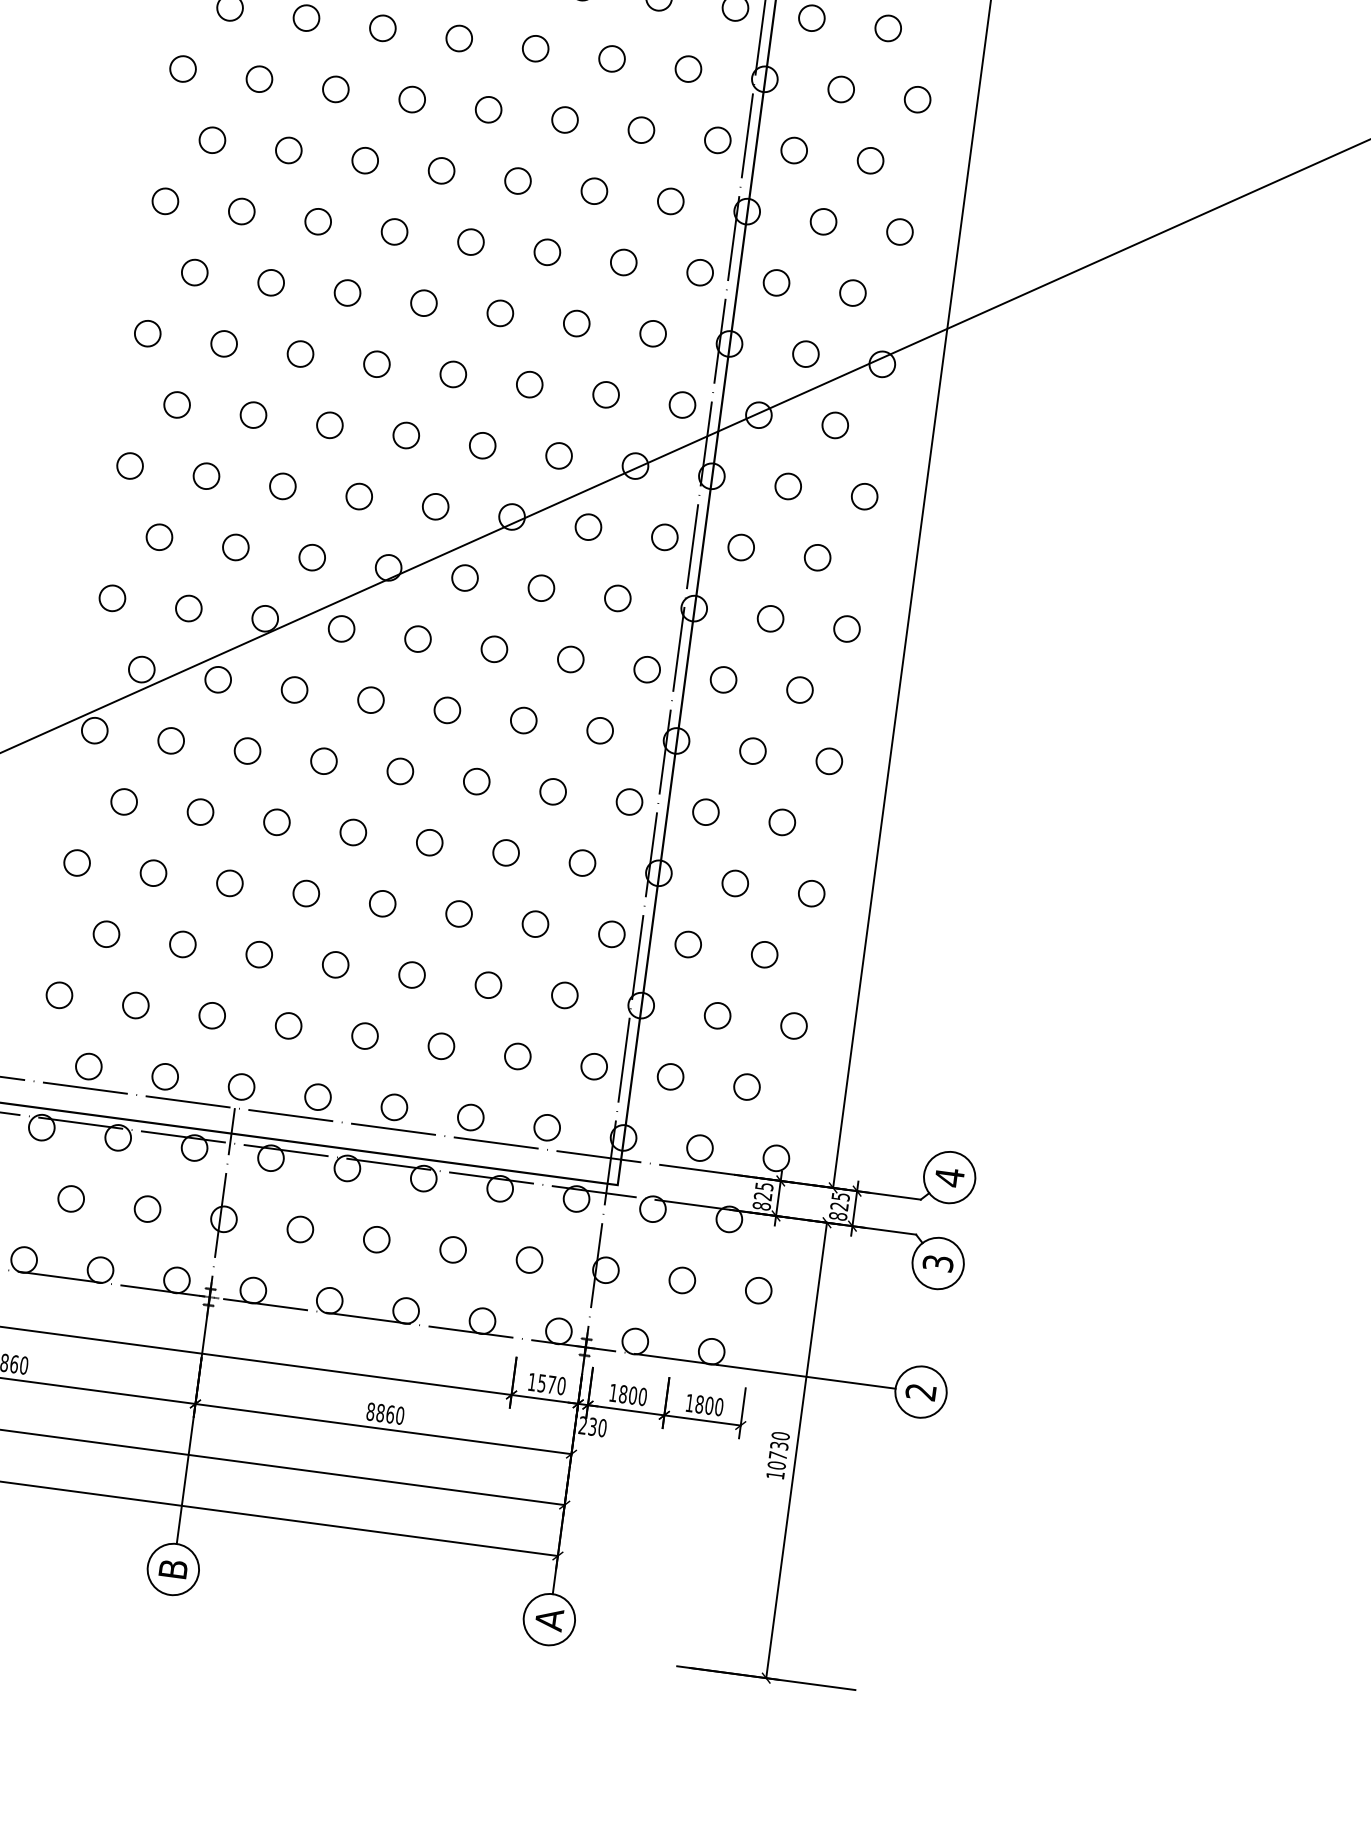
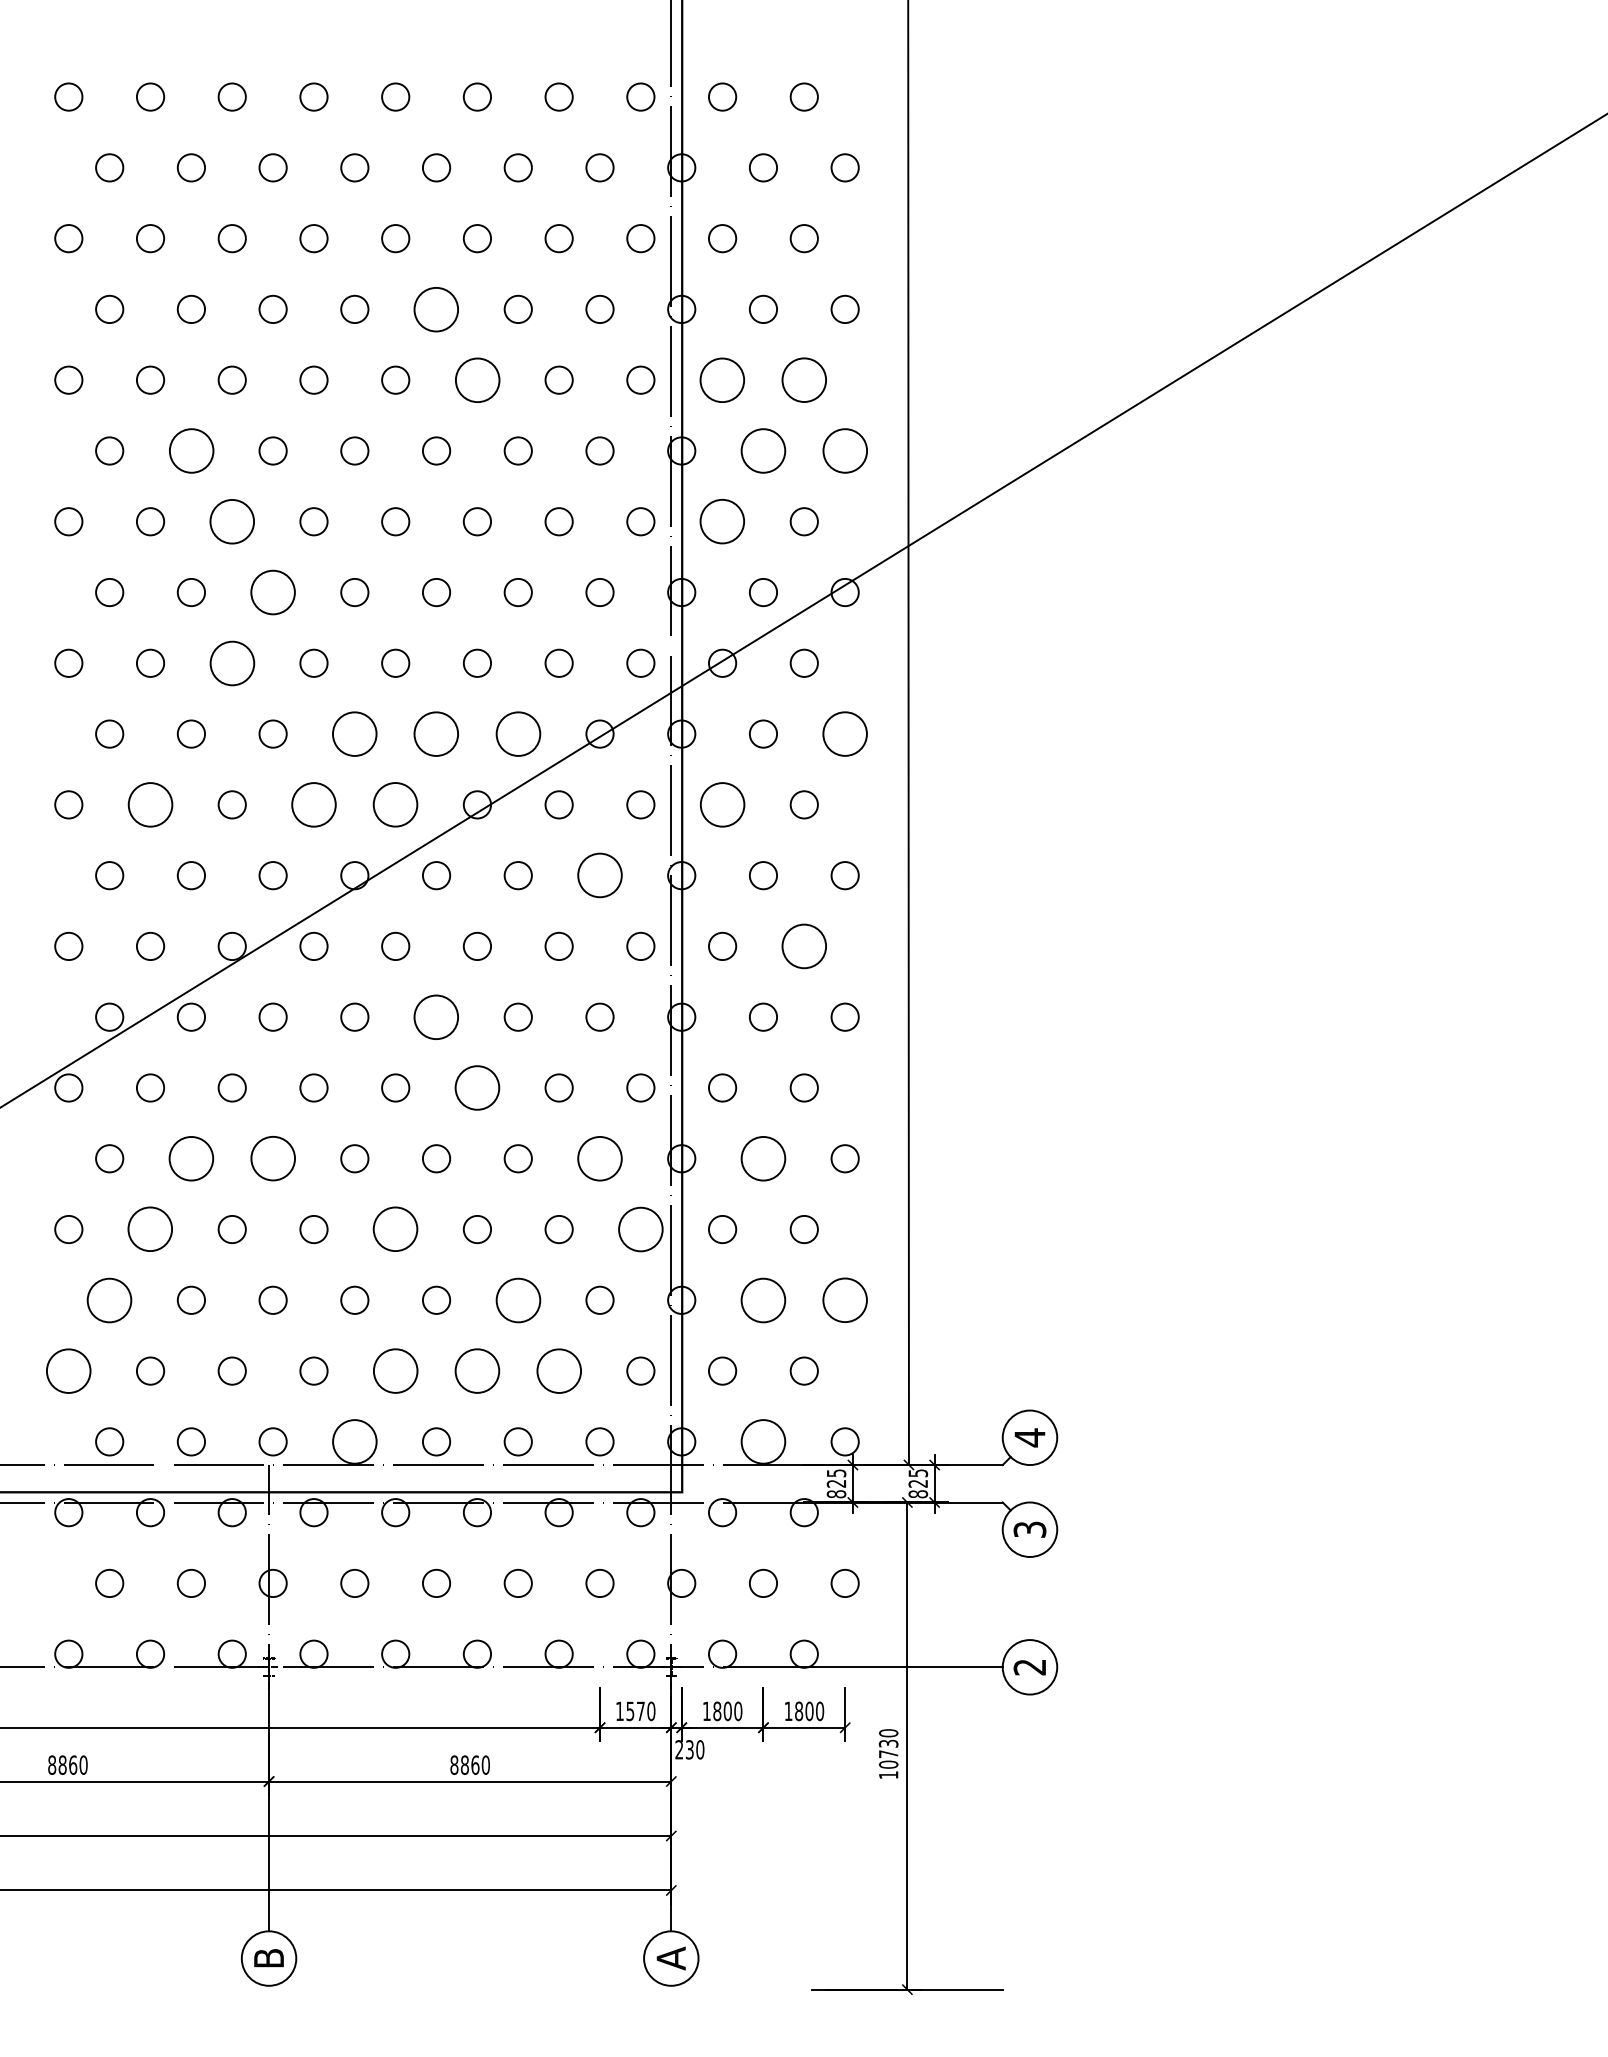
circle: (535, 47) -> (436, 308), size x1.6
circle: (564, 119) -> (476, 379), size x1.6
circle: (288, 149) -> (190, 450), size x1.6
circle: (794, 149) -> (722, 379), size x1.6
circle: (869, 160) -> (803, 379), size x1.6
circle: (317, 221) -> (231, 521), size x1.6
circle: (823, 221) -> (763, 450), size x1.6
circle: (899, 231) -> (844, 450), size x1.6
circle: (776, 282) -> (722, 521), size x1.6
circle: (346, 292) -> (272, 592), size x1.6
circle: (299, 353) -> (231, 662), size x1.6
circle: (406, 434) -> (354, 733), size x1.6
circle: (482, 445) -> (436, 733), size x1.6
circle: (558, 455) -> (517, 733), size x1.6
circle: (206, 475) -> (150, 804), size x1.6
circle: (358, 496) -> (313, 804), size x1.6
circle: (864, 496) -> (844, 733), size x1.6
circle: (435, 506) -> (395, 804), size x1.6
circle: (741, 547) -> (722, 804), size x1.6
circle: (617, 598) -> (599, 875), size x1.6
circle: (799, 690) -> (803, 946), size x1.6
circle: (447, 709) -> (436, 1016), size x1.6
circle: (476, 781) -> (477, 1087), size x1.6
circle: (200, 811) -> (191, 1158), size x1.6
circle: (276, 821) -> (272, 1158), size x1.6
circle: (582, 862) -> (599, 1158), size x1.6
circle: (153, 873) -> (150, 1229), size x1.6
circle: (735, 883) -> (763, 1158), size x1.6
circle: (382, 903) -> (395, 1229), size x1.6
circle: (106, 933) -> (109, 1299), size x1.6
circle: (611, 934) -> (640, 1229), size x1.6
circle: (487, 984) -> (517, 1299), size x1.6
circle: (59, 994) -> (68, 1370), size x1.6
circle: (717, 1015) -> (763, 1299), size x1.6
circle: (793, 1025) -> (844, 1299), size x1.6
circle: (364, 1035) -> (395, 1370), size x1.6
circle: (441, 1045) -> (477, 1370), size x1.6
circle: (517, 1055) -> (558, 1370), size x1.6
circle: (317, 1096) -> (354, 1441), size x1.6
circle: (700, 1147) -> (763, 1441), size x1.6

